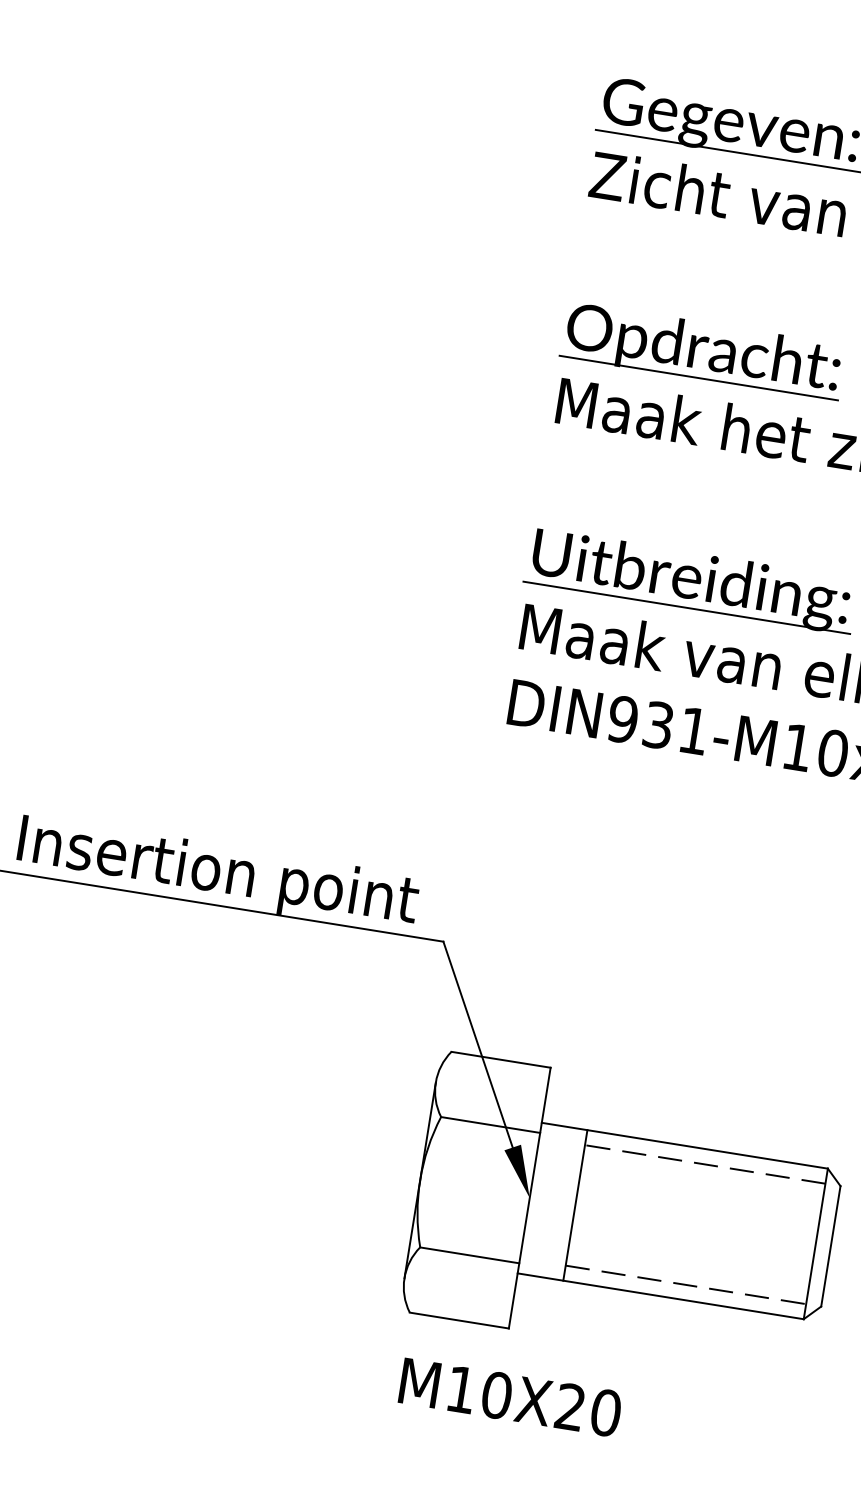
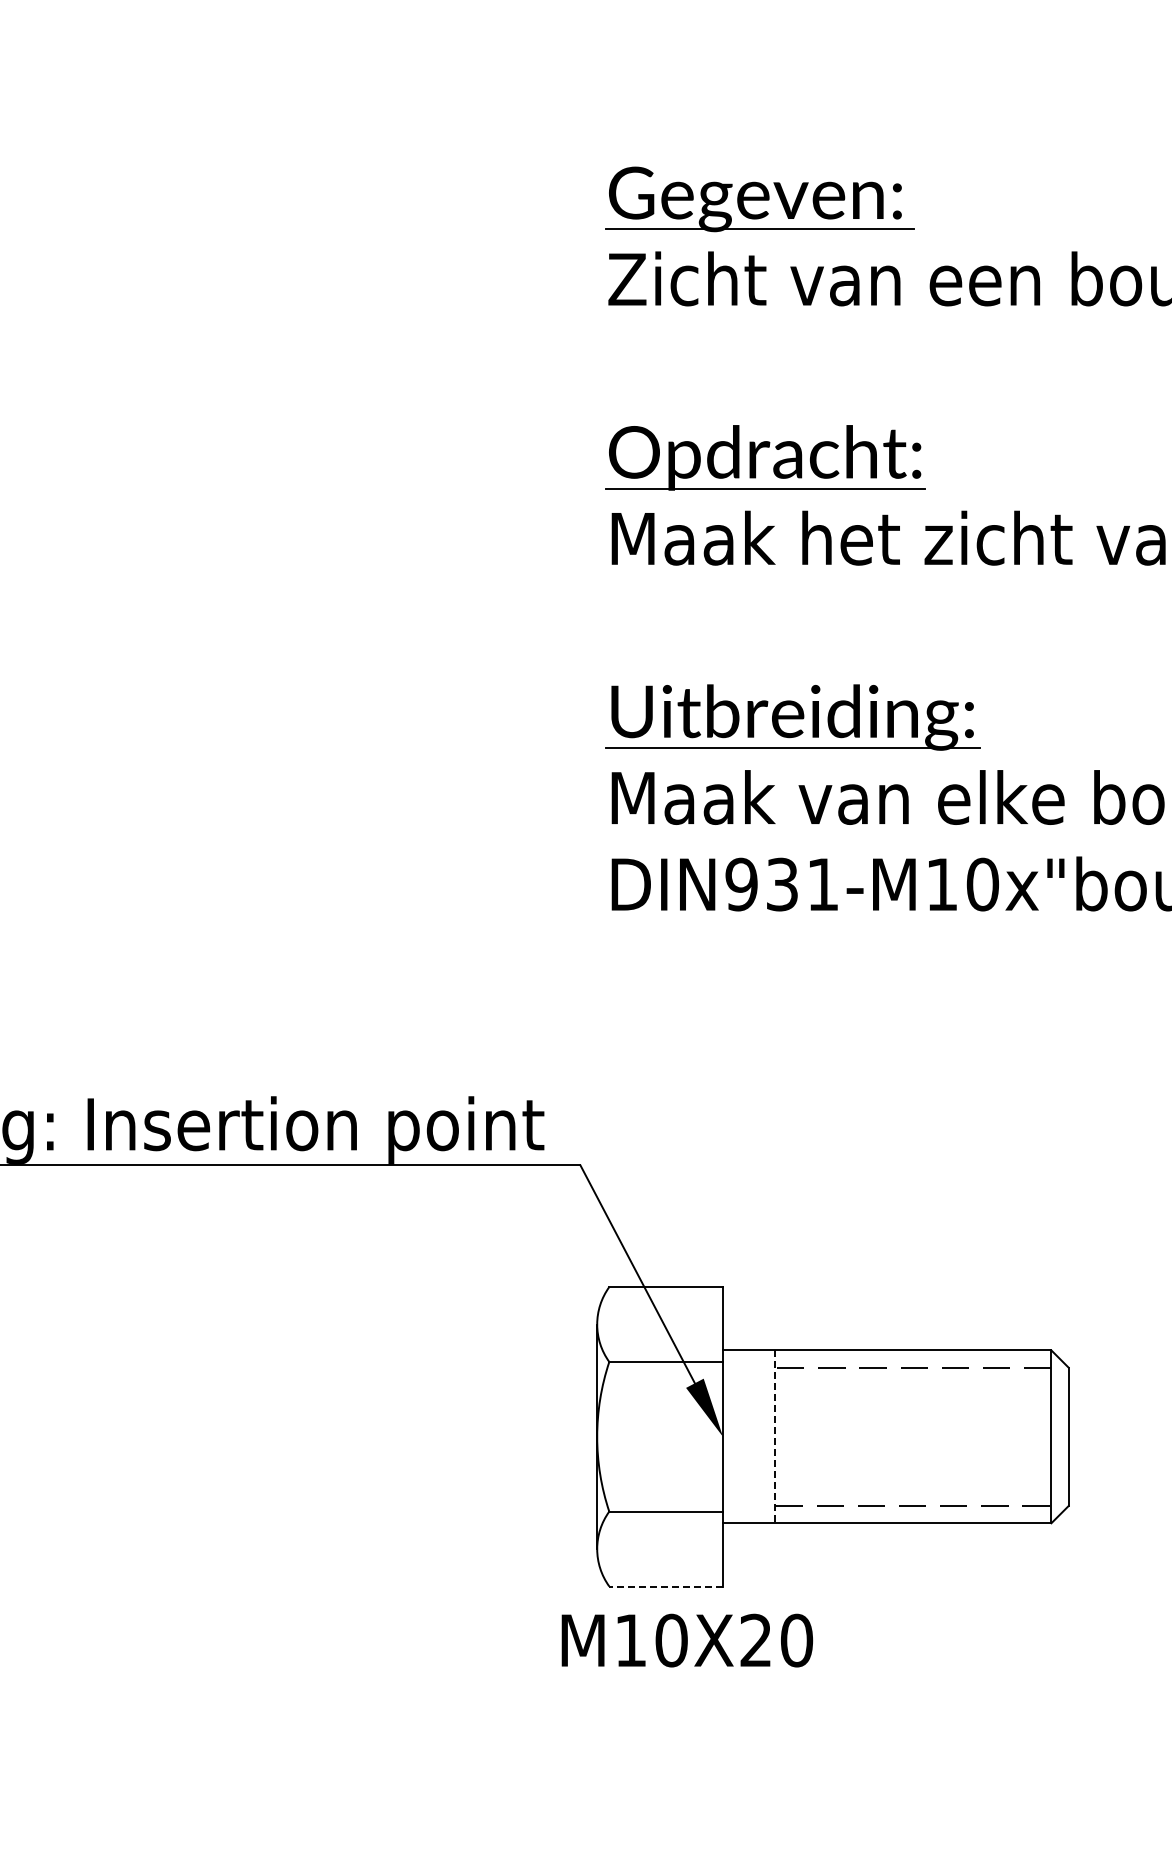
line: (575, 1206) -> (775, 1437), solid -> dashed
line: (459, 1320) -> (666, 1586), solid -> dashed
text: (510, 1397) -> (687, 1640), moved

